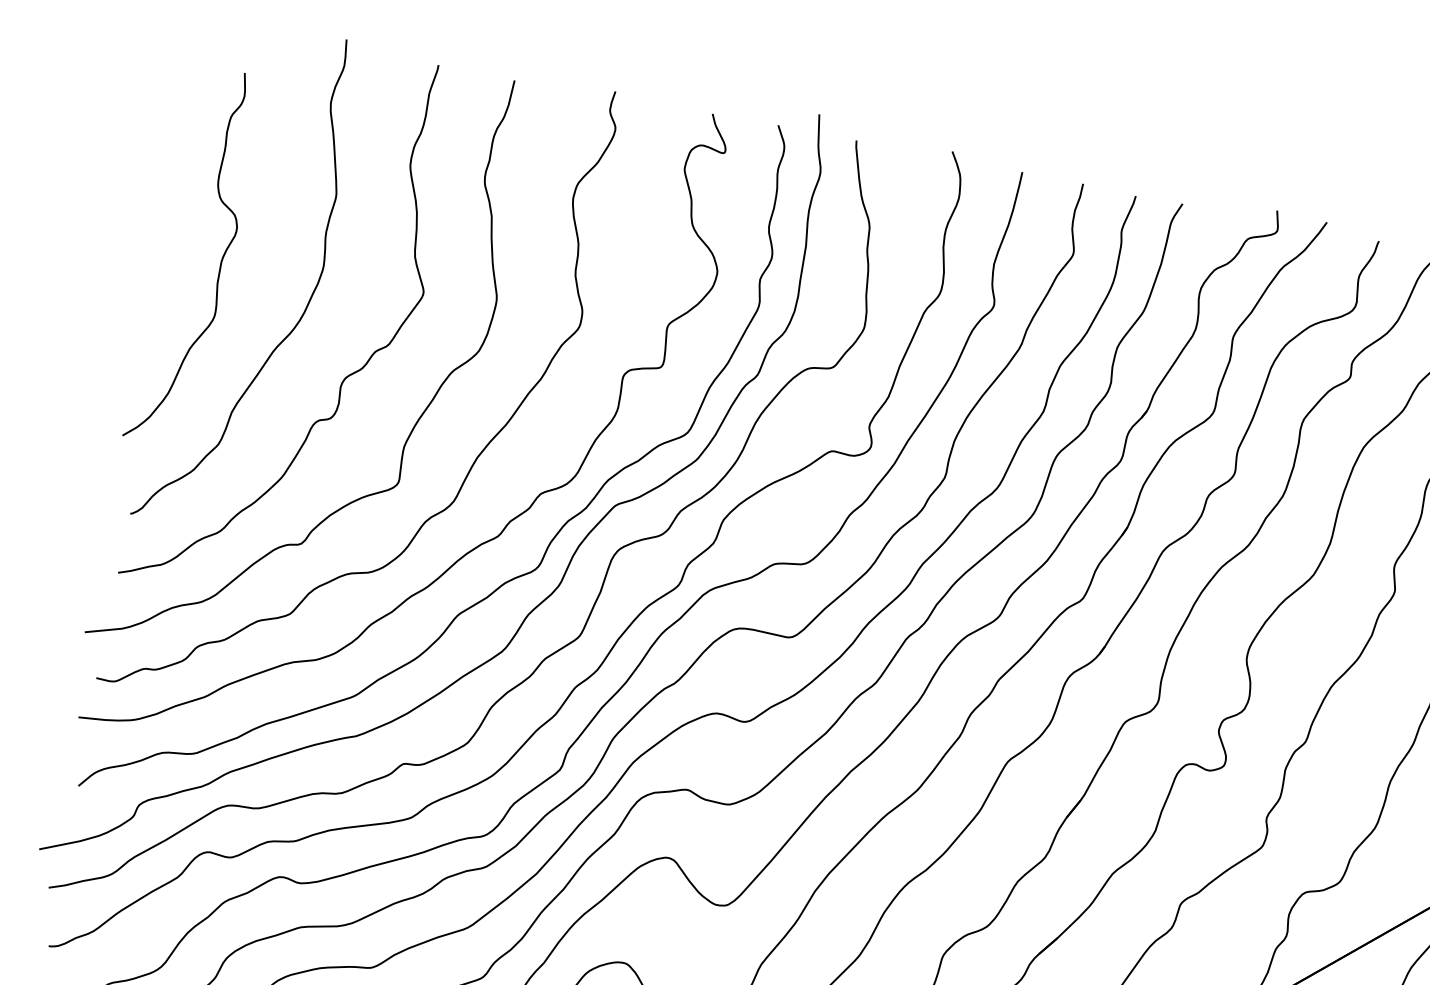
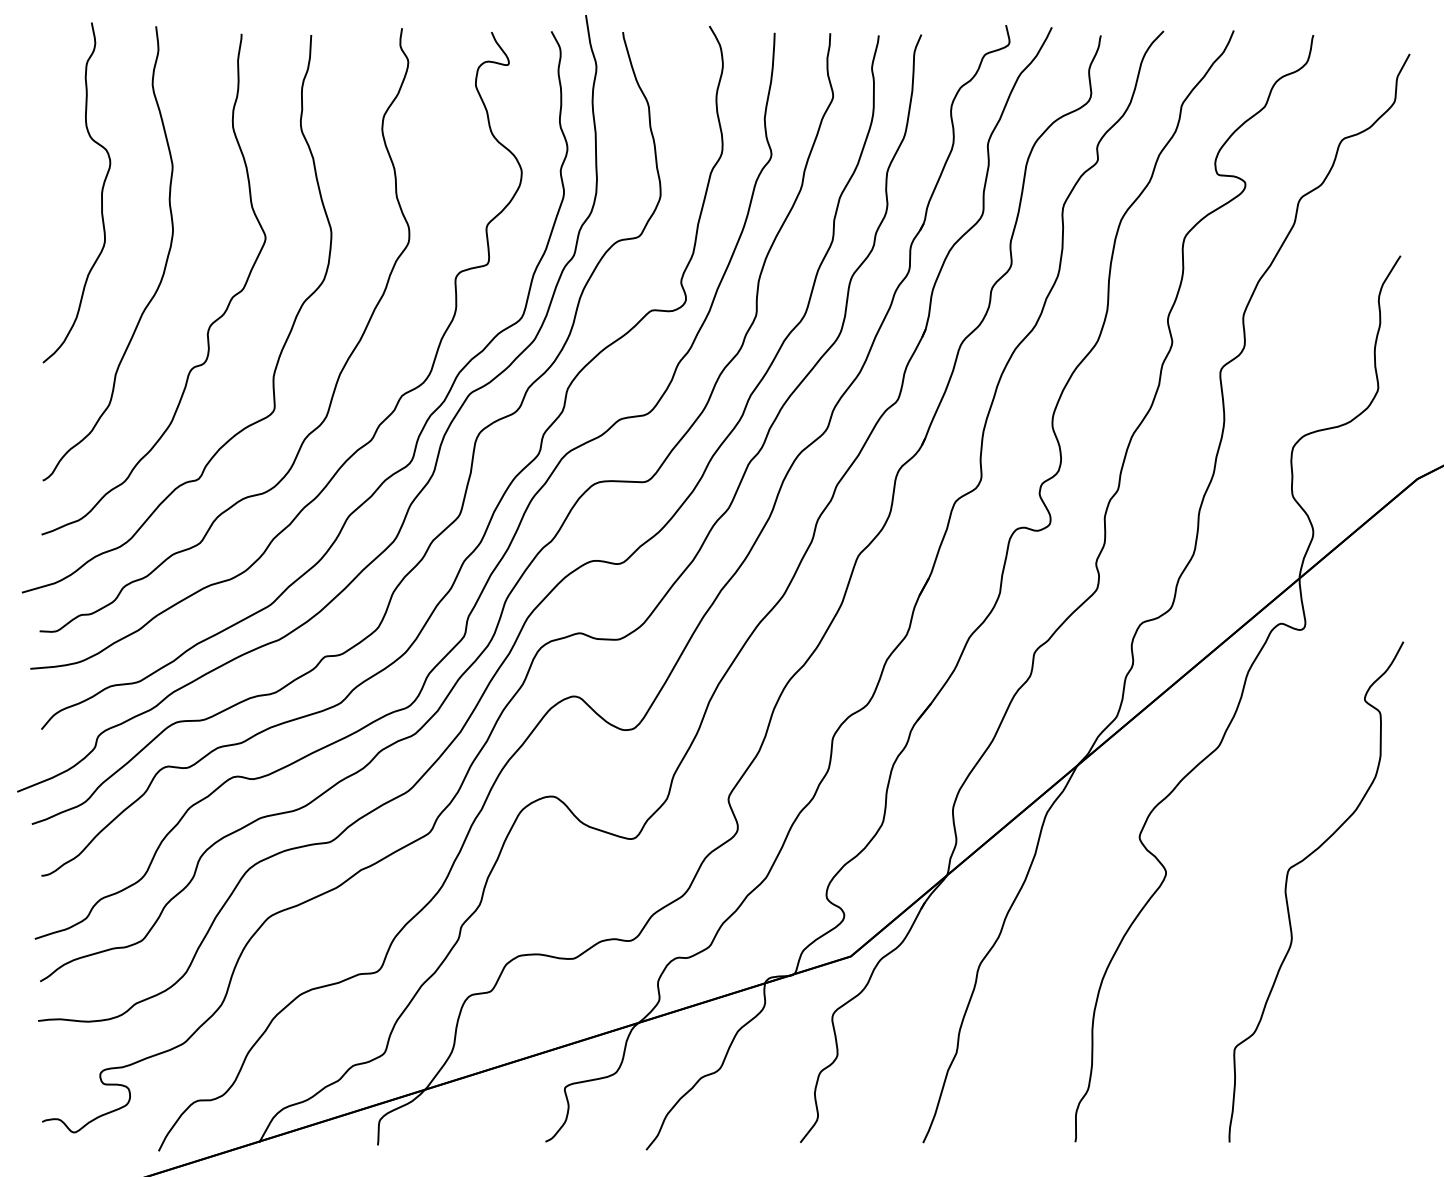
curve: (221, 260) -> (101, 192), moved

